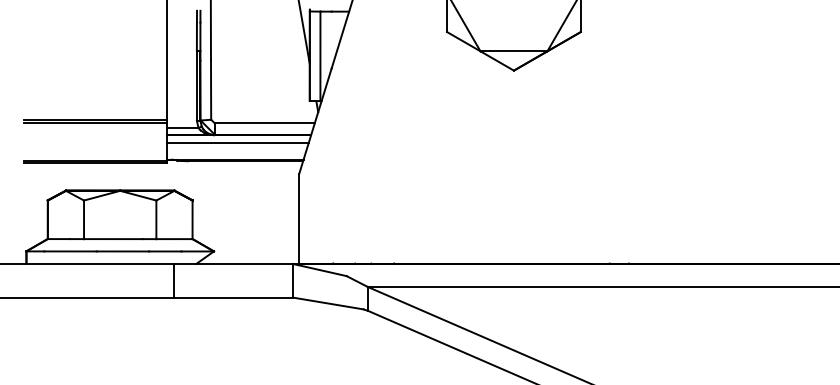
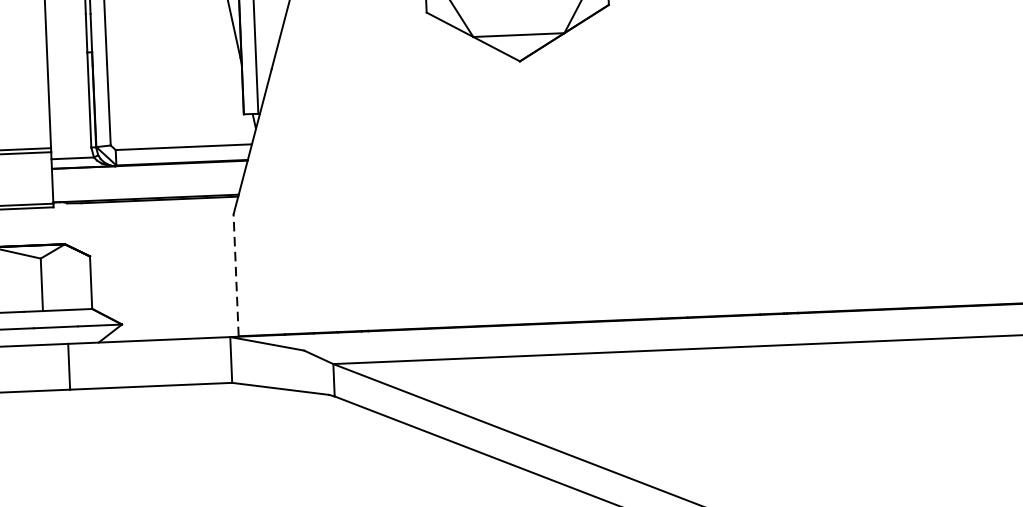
line: (237, 143) -> (147, 176), removed
line: (299, 218) -> (236, 274), solid -> dashed

